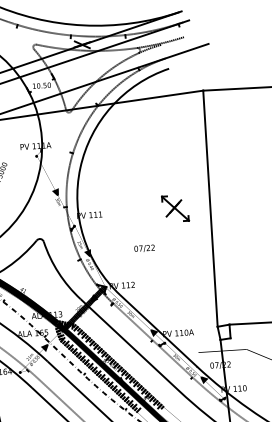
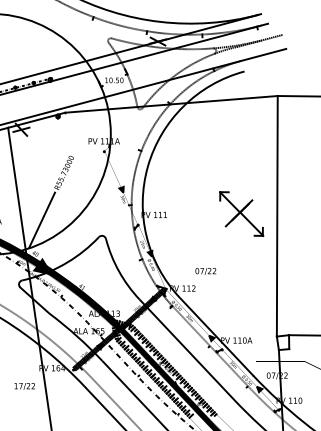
line: (181, 37) -> (259, 40), added
part: (175, 208) -> (241, 213), size x1.67
text: (144, 248) -> (205, 271), moved
hatch: (42, 349) -> (97, 348), added

